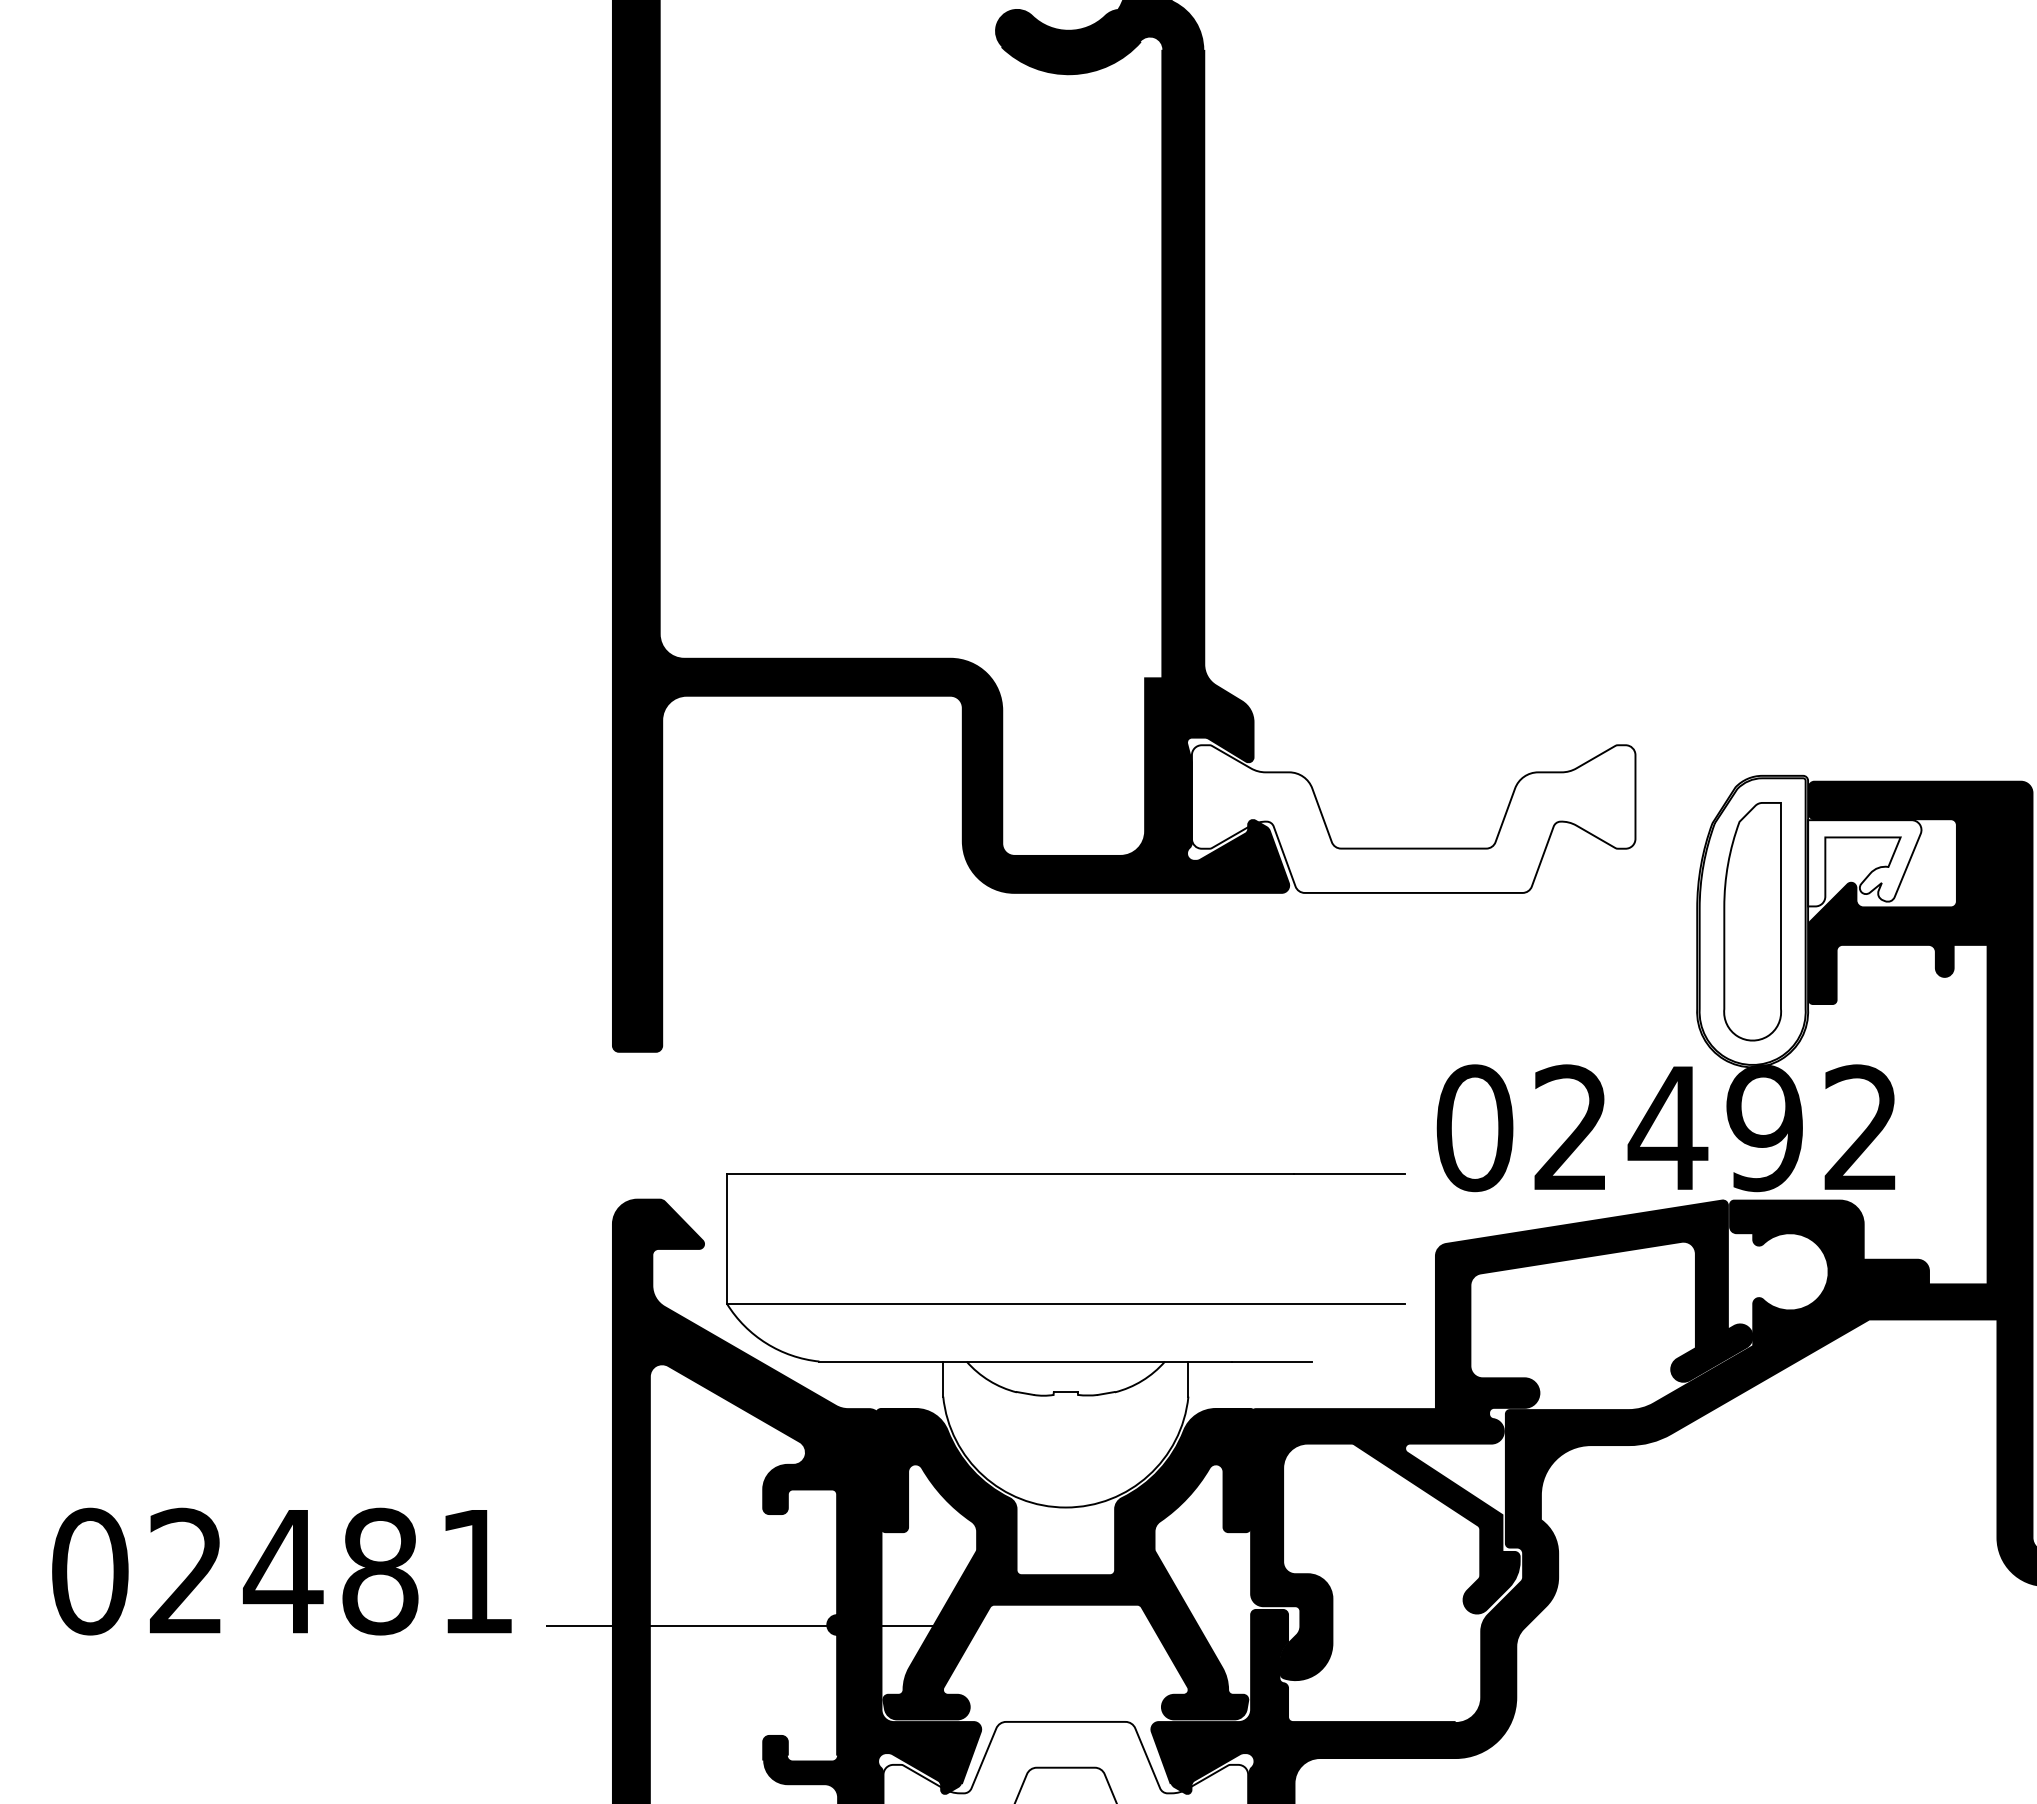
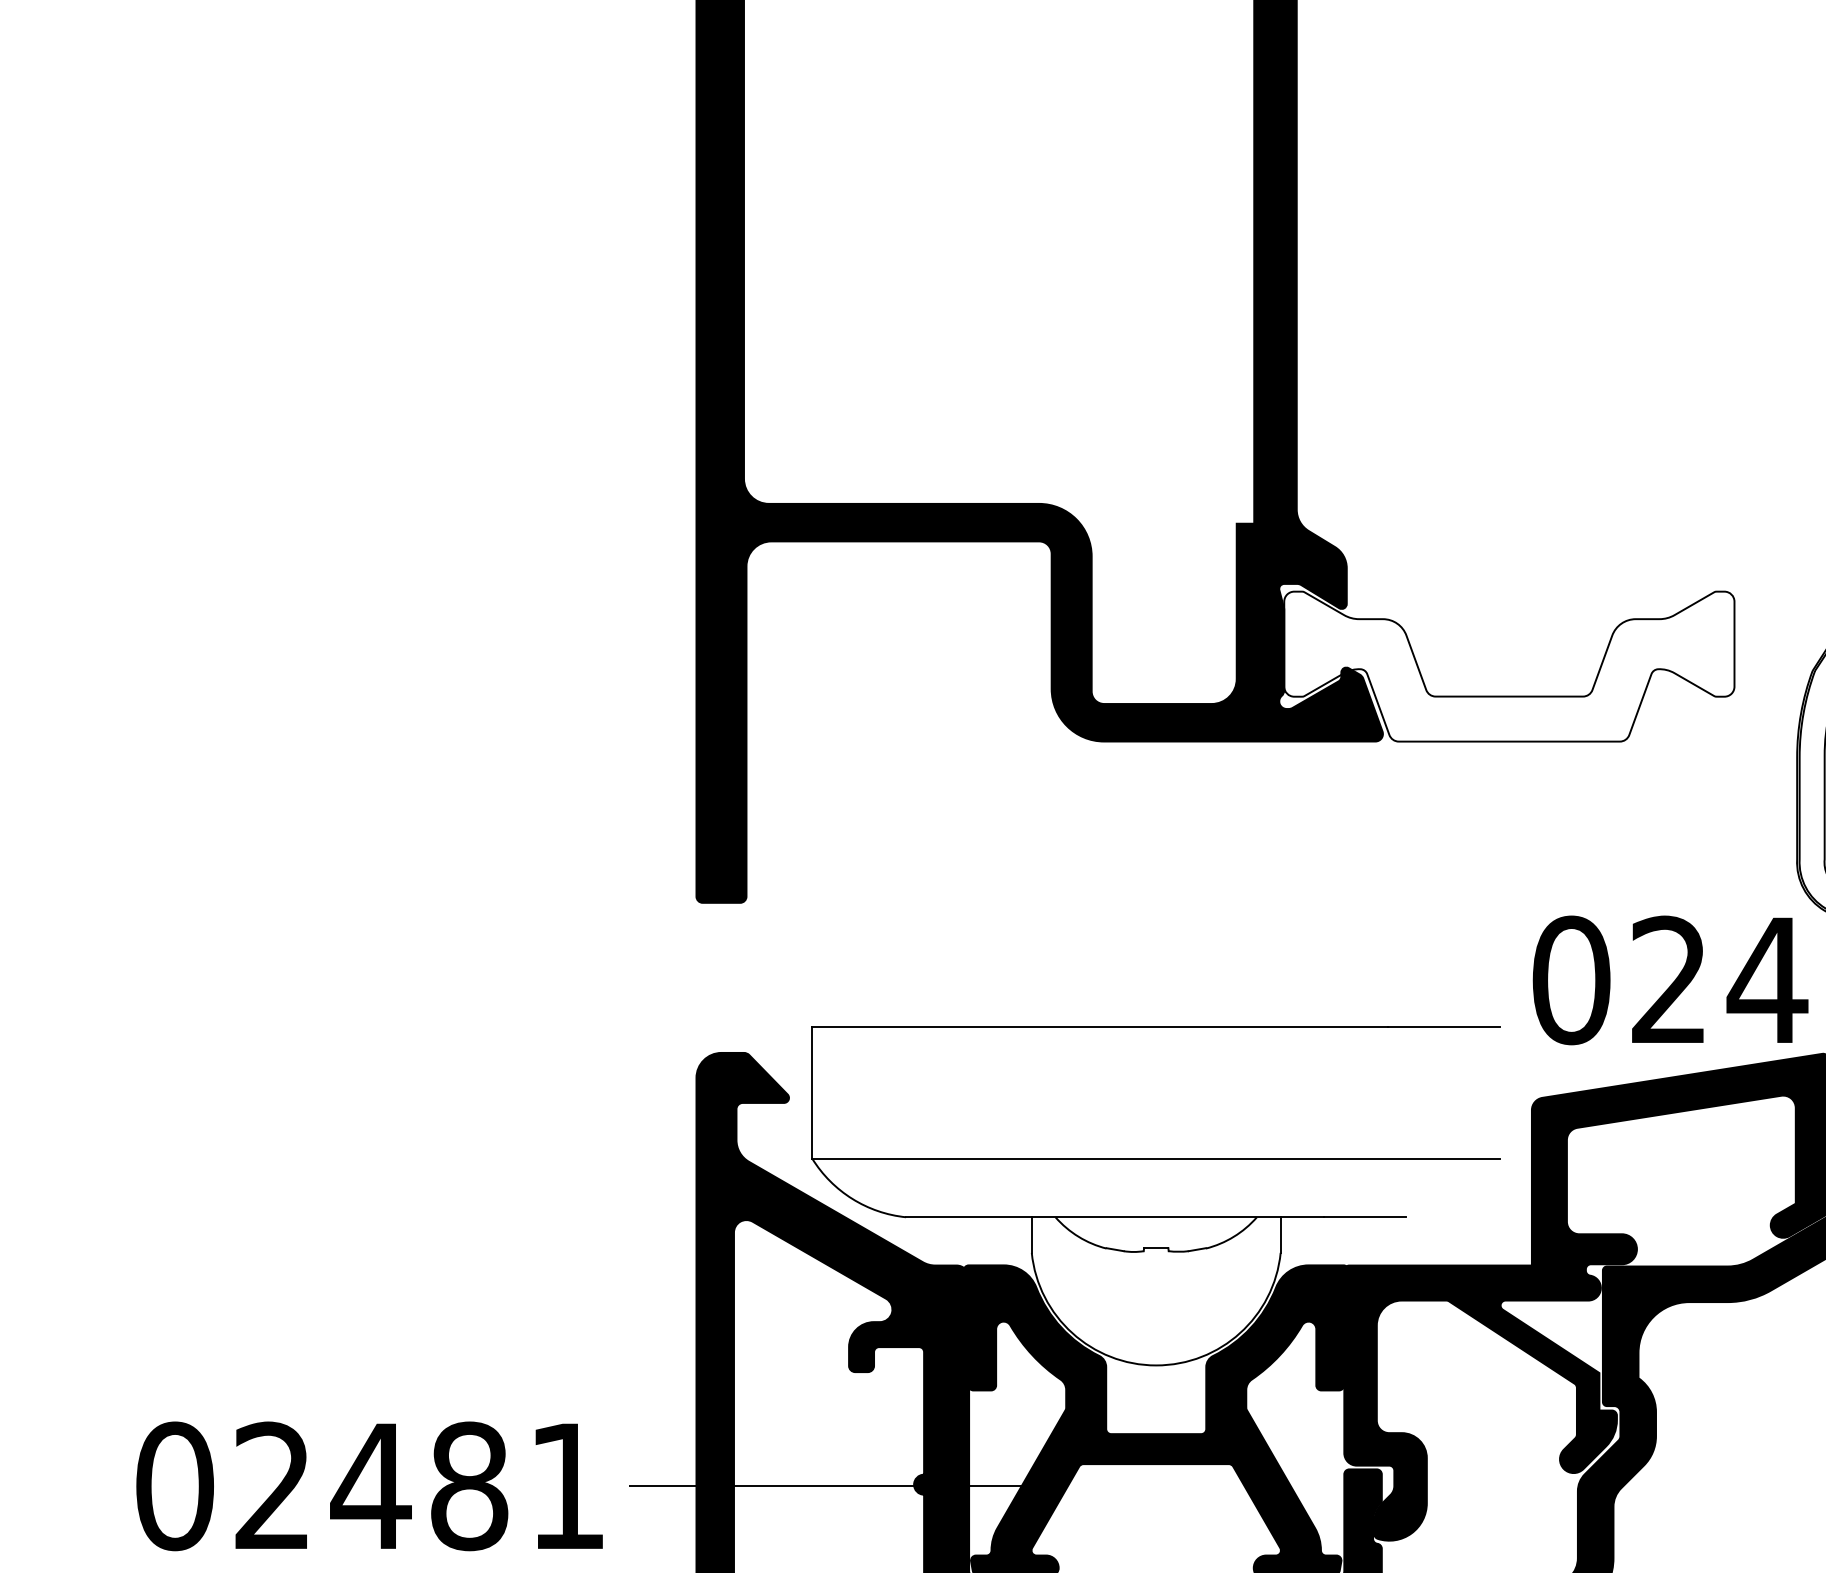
text: (281, 1571) -> (369, 1486), moved

